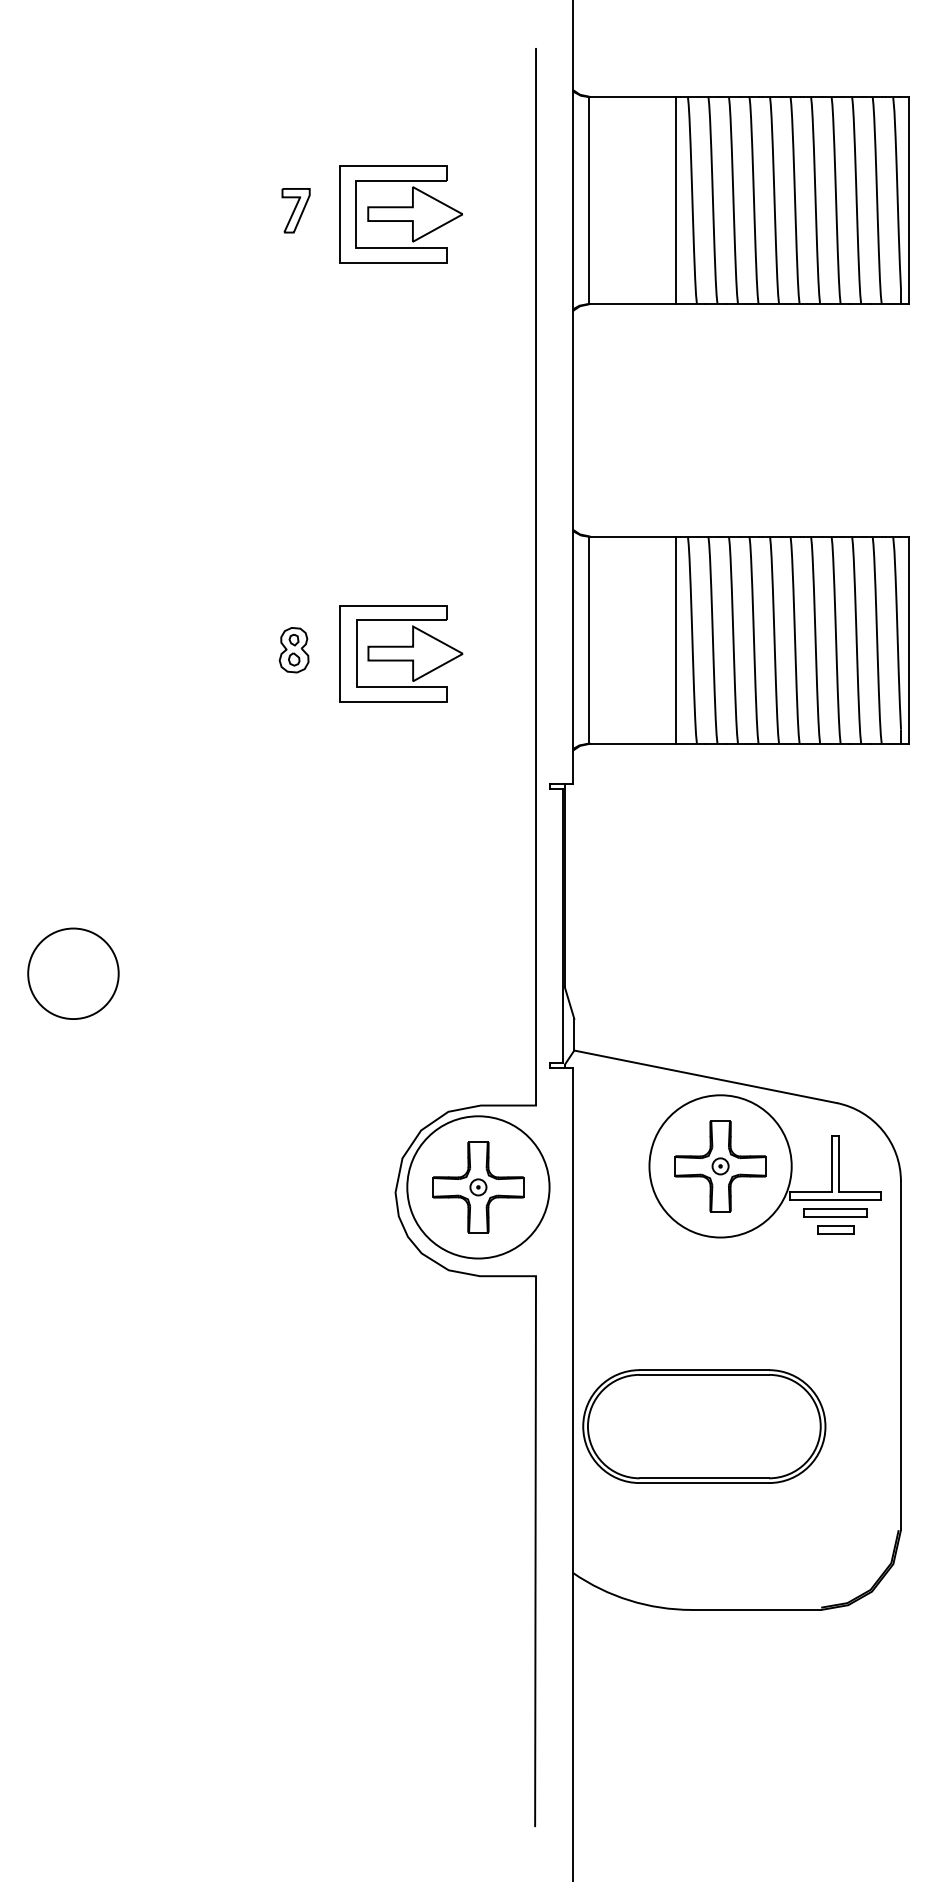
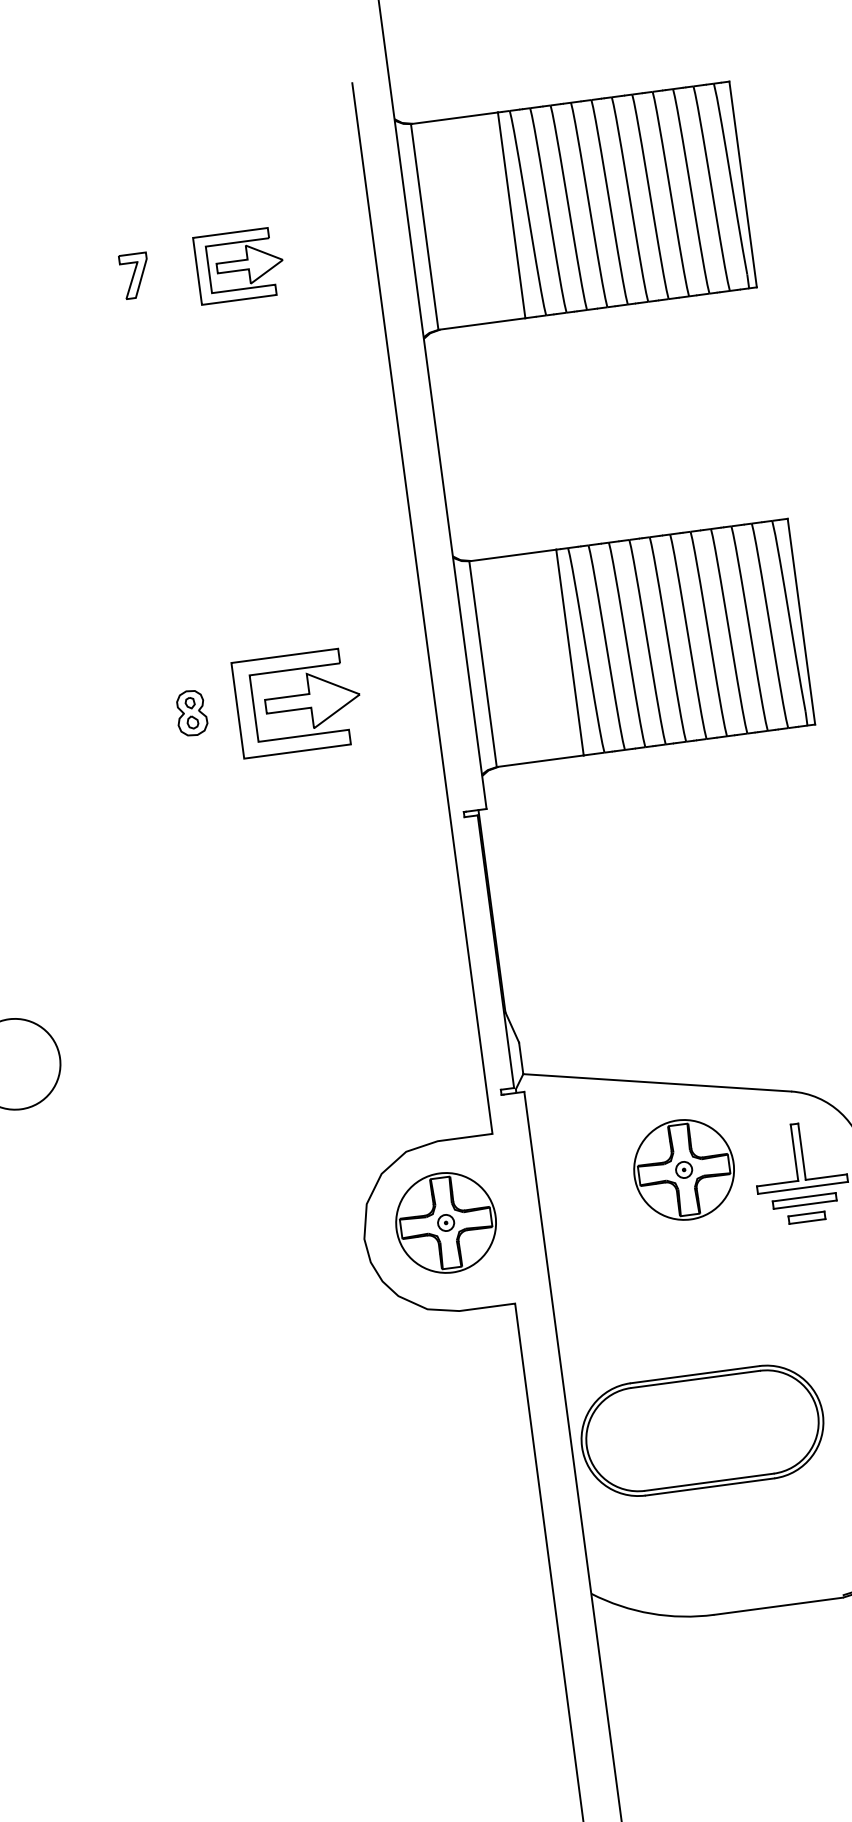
part: (400, 214) -> (239, 265), size x0.7
circle: (720, 1166) -> (684, 1170), size x0.7
circle: (478, 1187) -> (446, 1223), size x0.7

